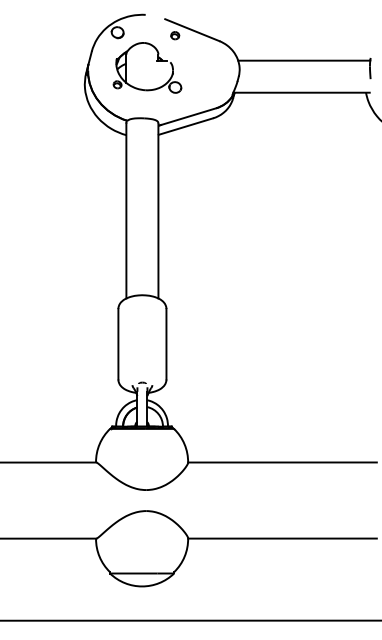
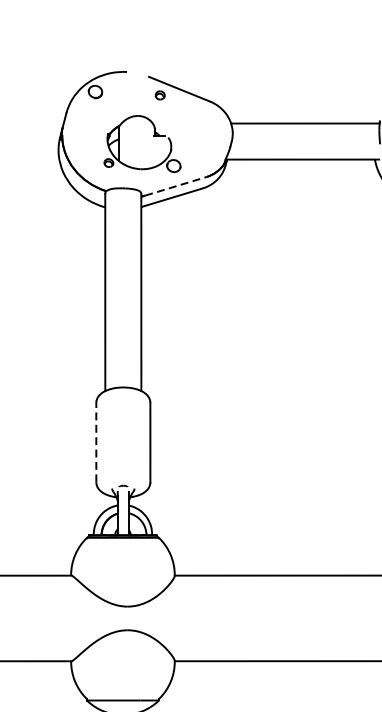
part: (156, 61) -> (152, 136), moved
line: (189, 116) -> (176, 186), solid -> dashed
line: (118, 343) -> (96, 441), solid -> dashed

